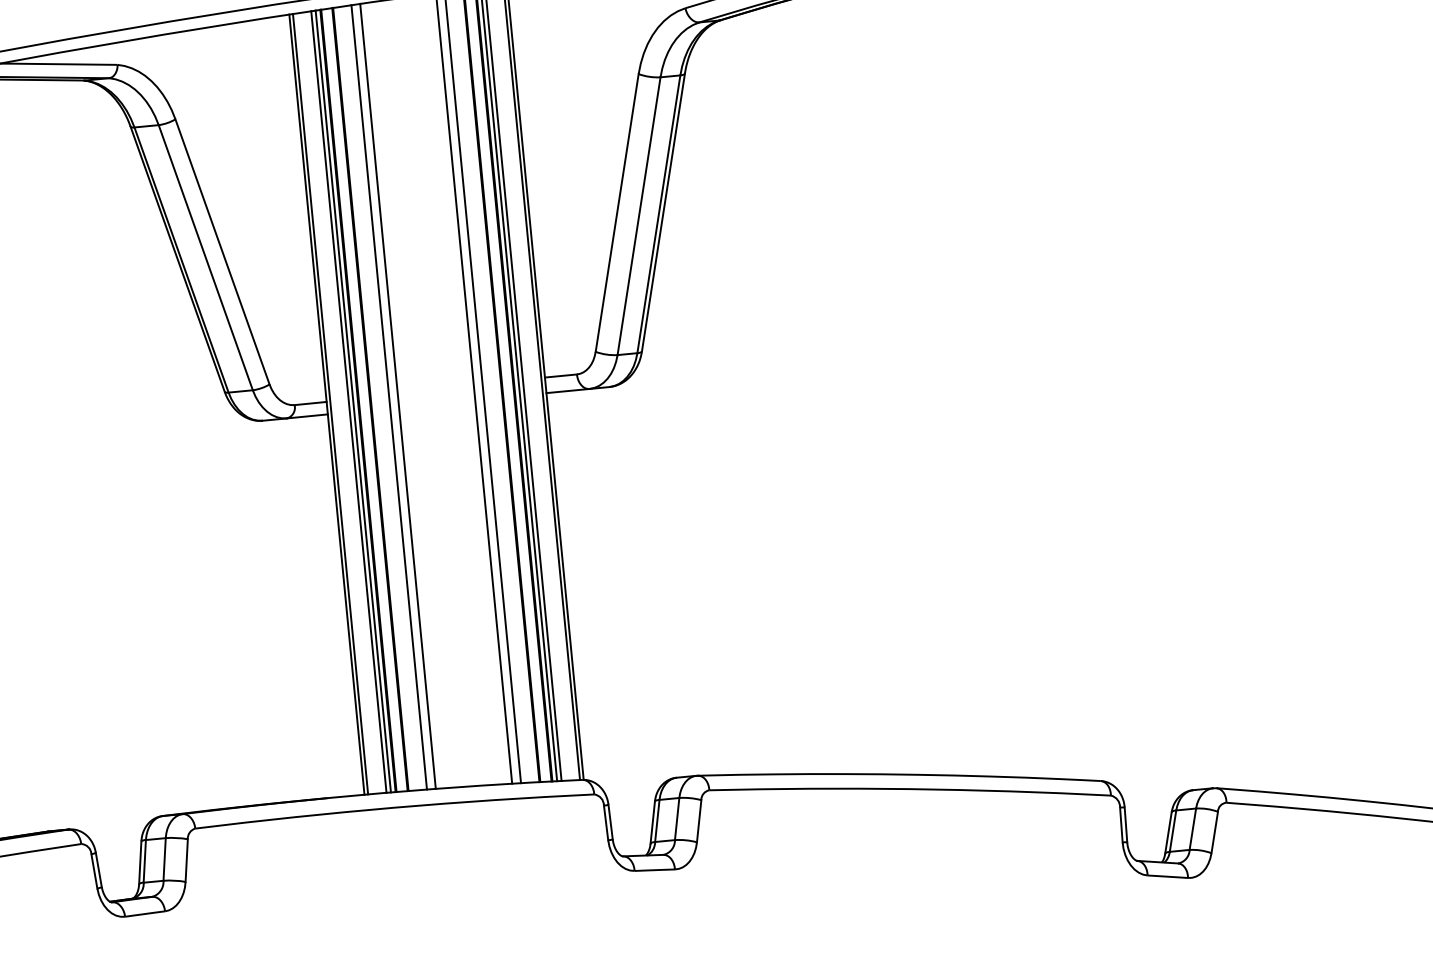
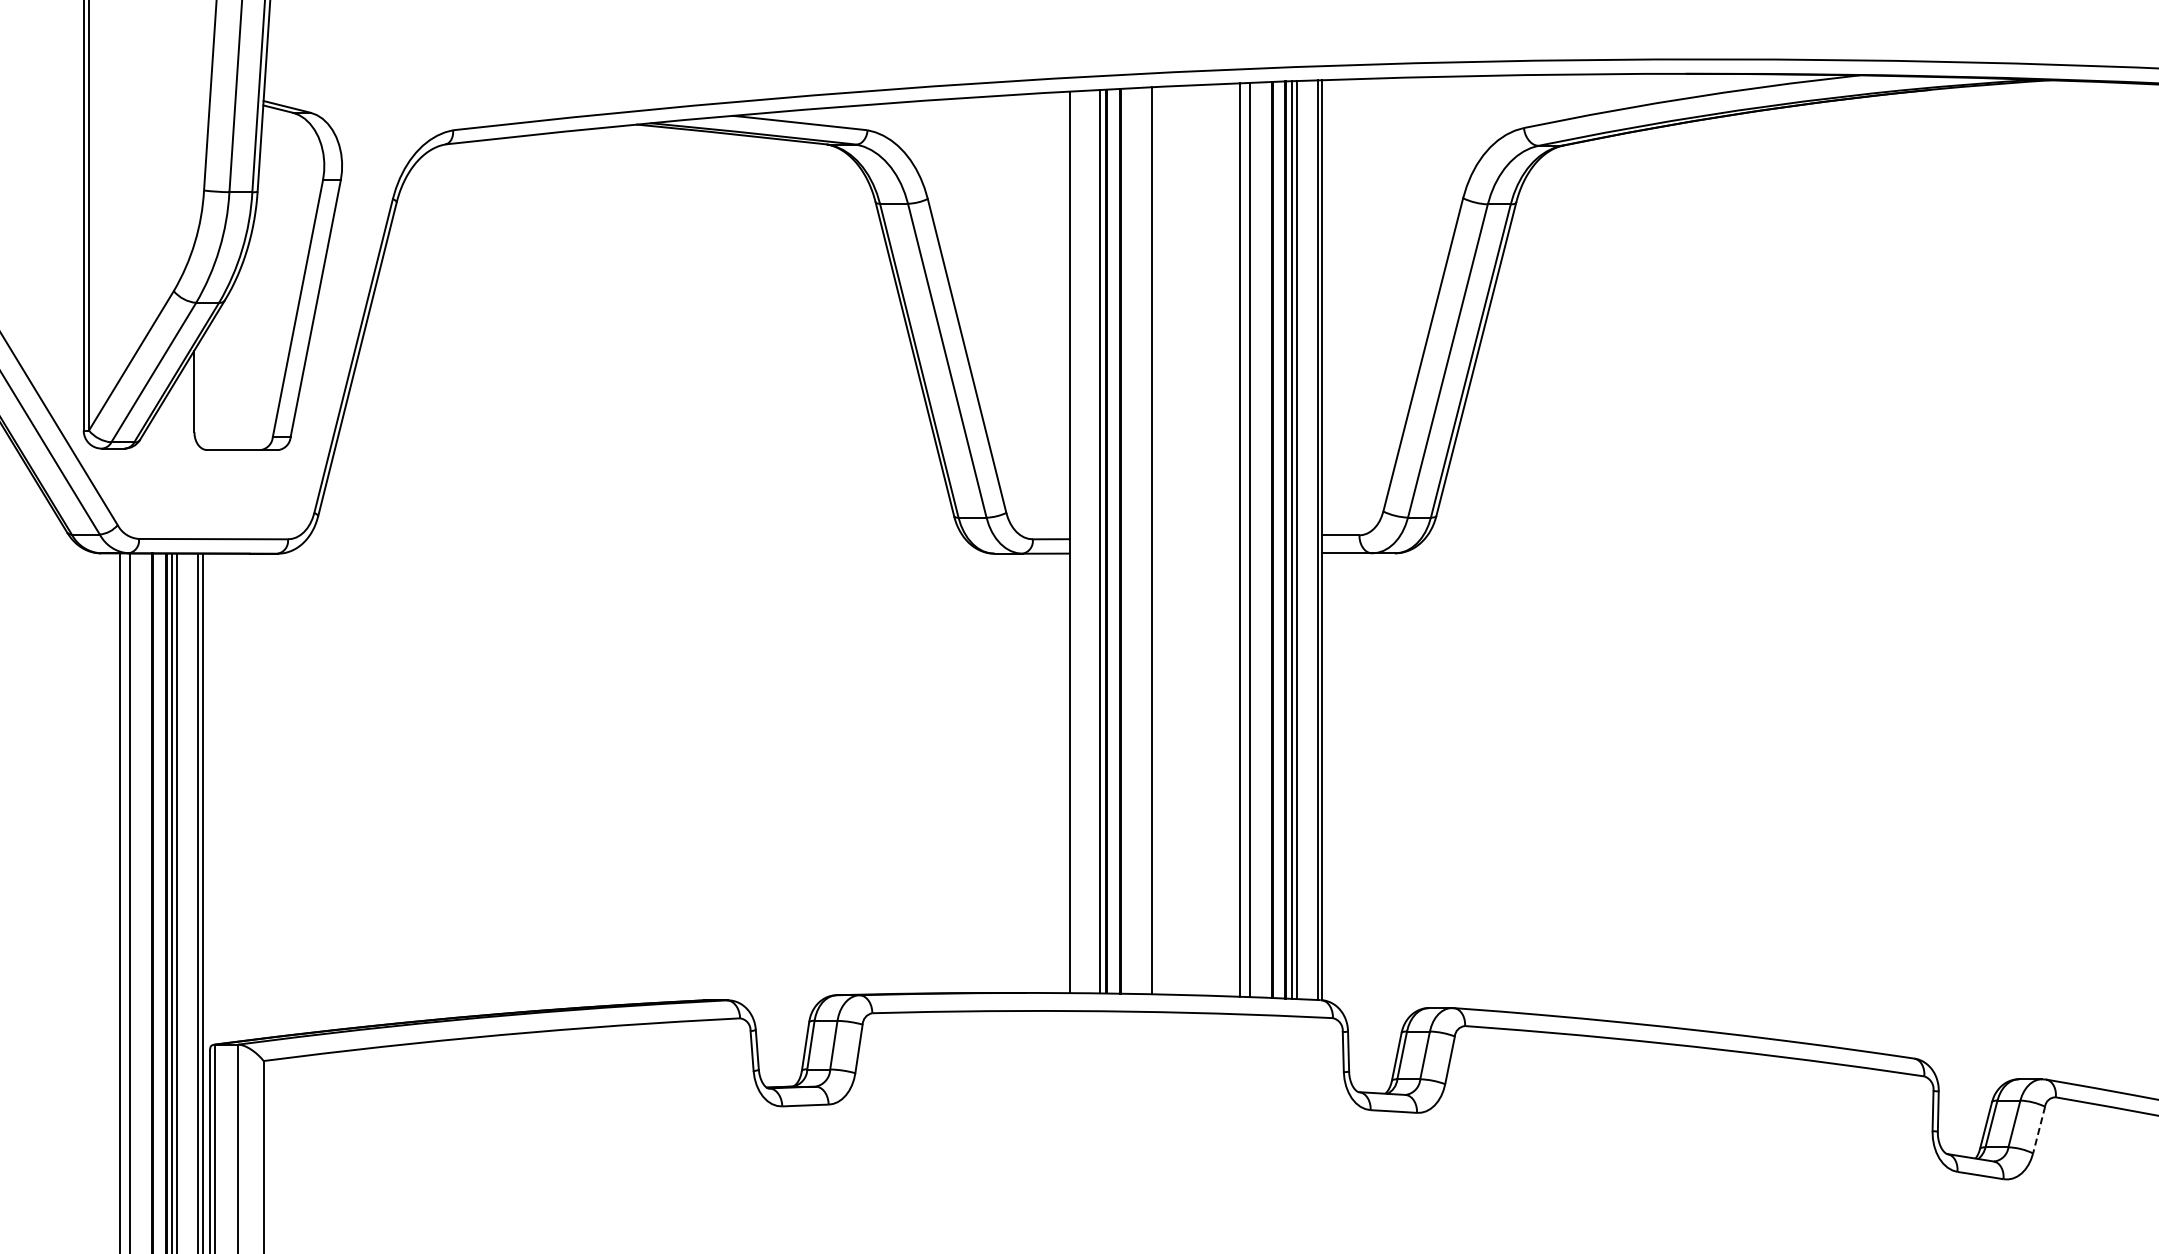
line: (388, 397) -> (1141, 540), removed
line: (349, 401) -> (1095, 541), removed
line: (331, 404) -> (1074, 542), removed
line: (1215, 832) -> (2039, 1130), solid -> dashed

